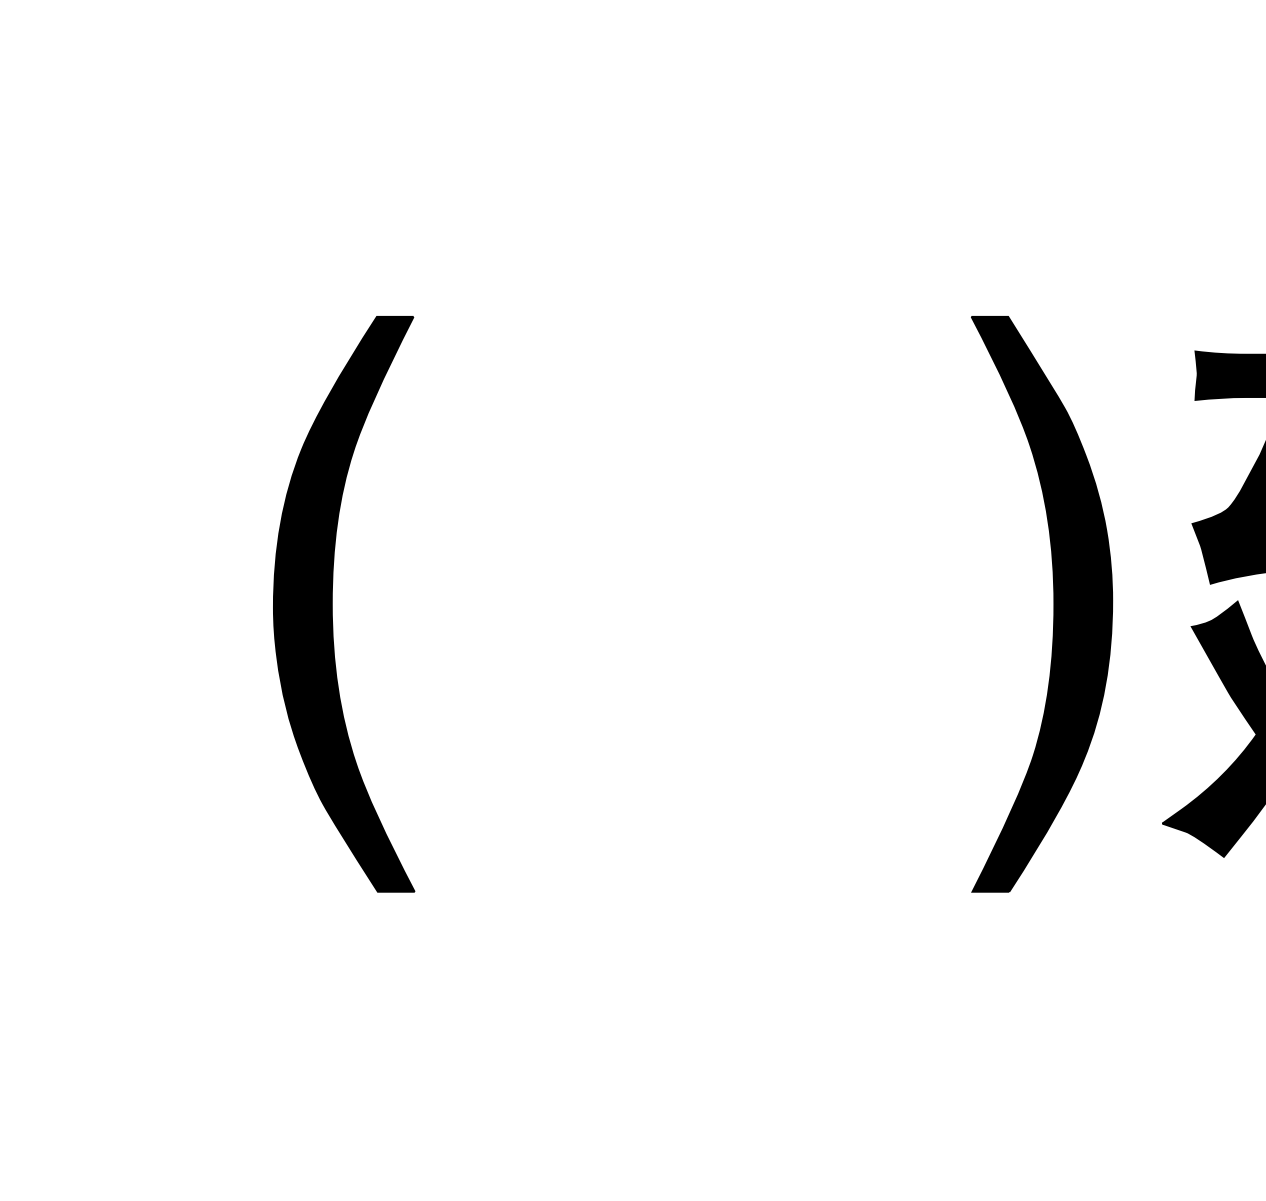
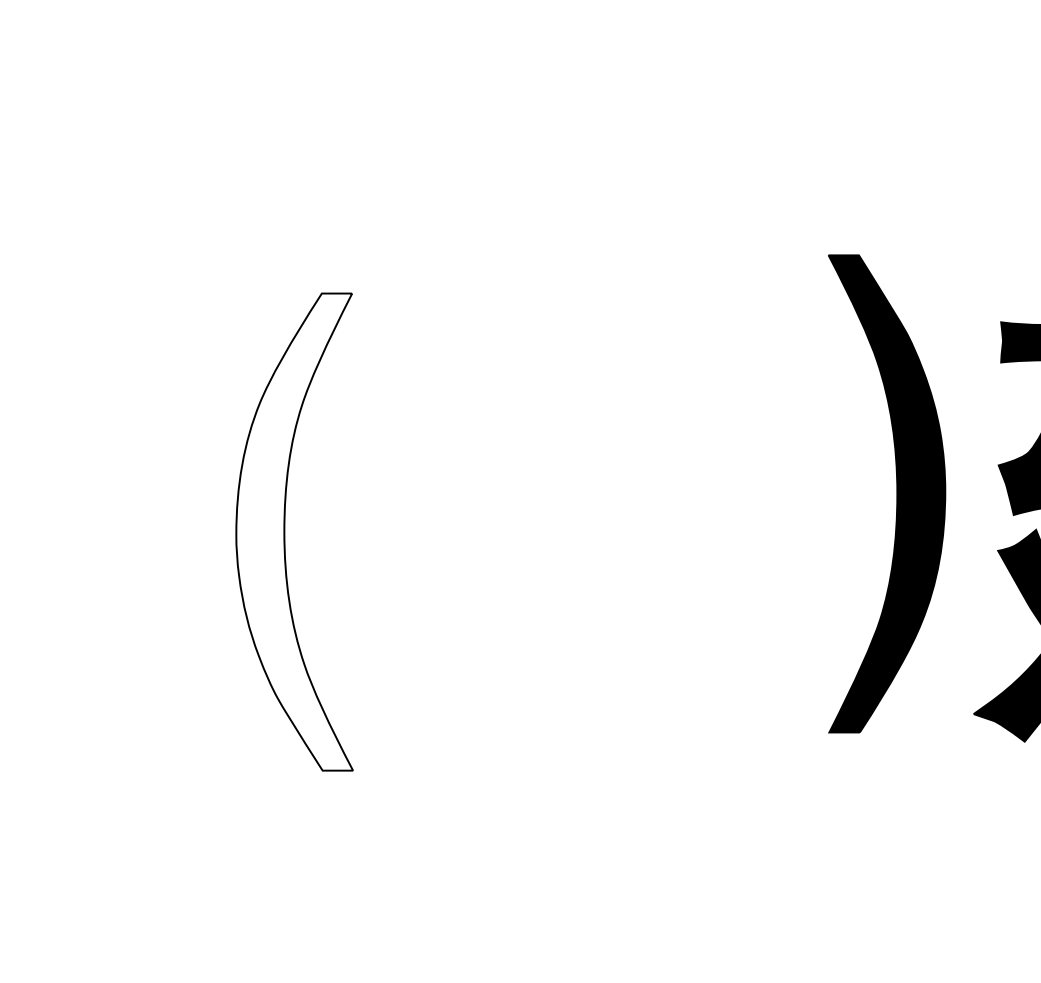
fill: (343, 603) -> (294, 531), removed
part: (1053, 604) -> (896, 494), moved

